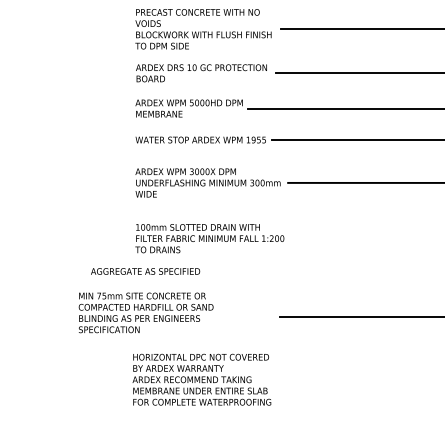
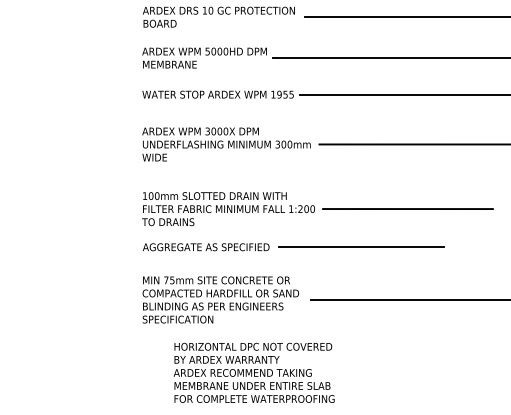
line: (364, 238) -> (408, 208), added
text: (145, 271) -> (206, 247), moved
line: (324, 271) -> (361, 247), added
text: (145, 312) -> (220, 299), moved
text: (201, 379) -> (253, 372), moved

